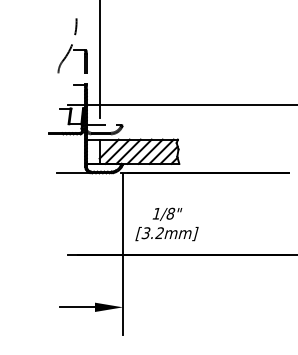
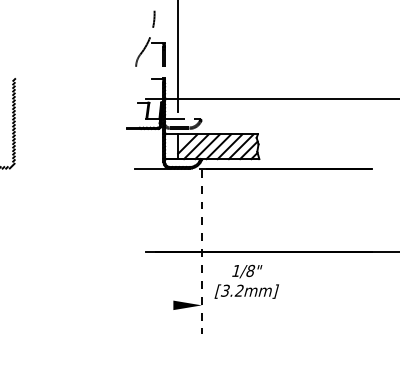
text: (166, 224) -> (246, 281), moved
line: (122, 255) -> (201, 252), solid -> dashed
line: (77, 307) -> (155, 305), removed

